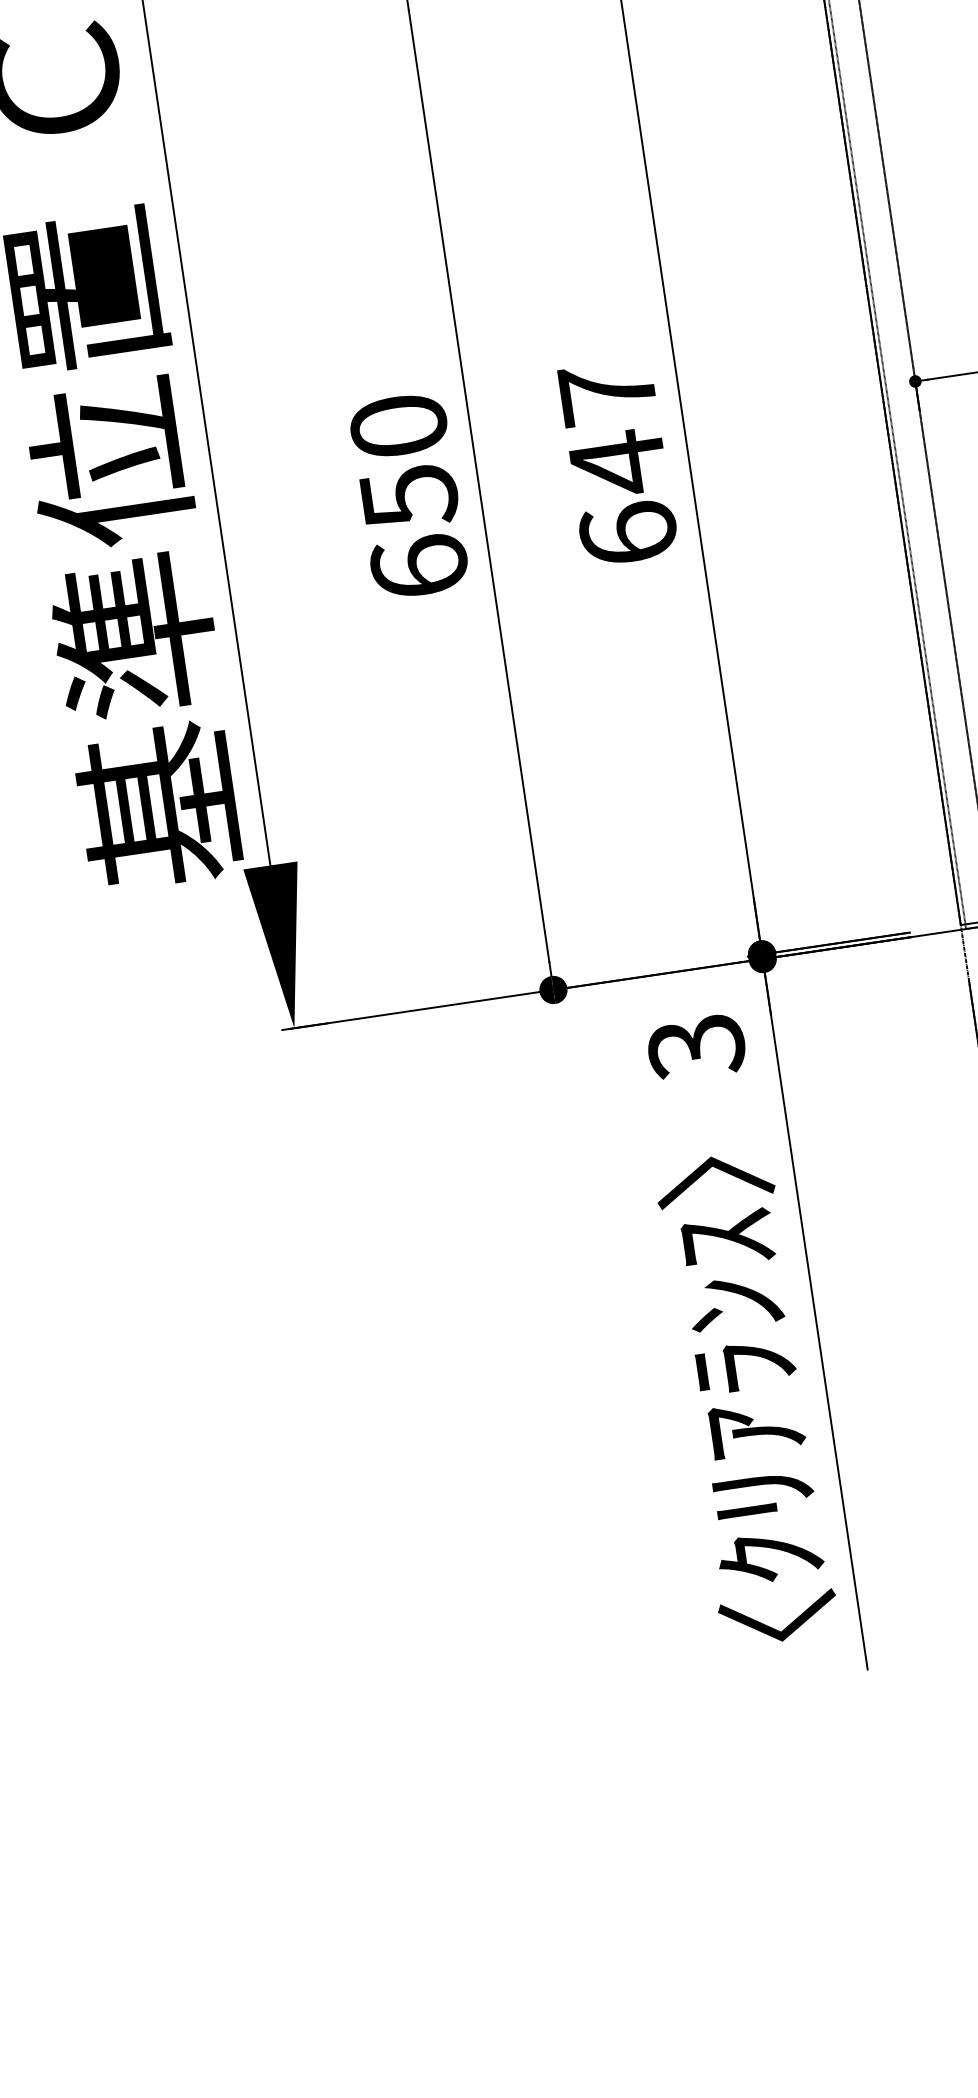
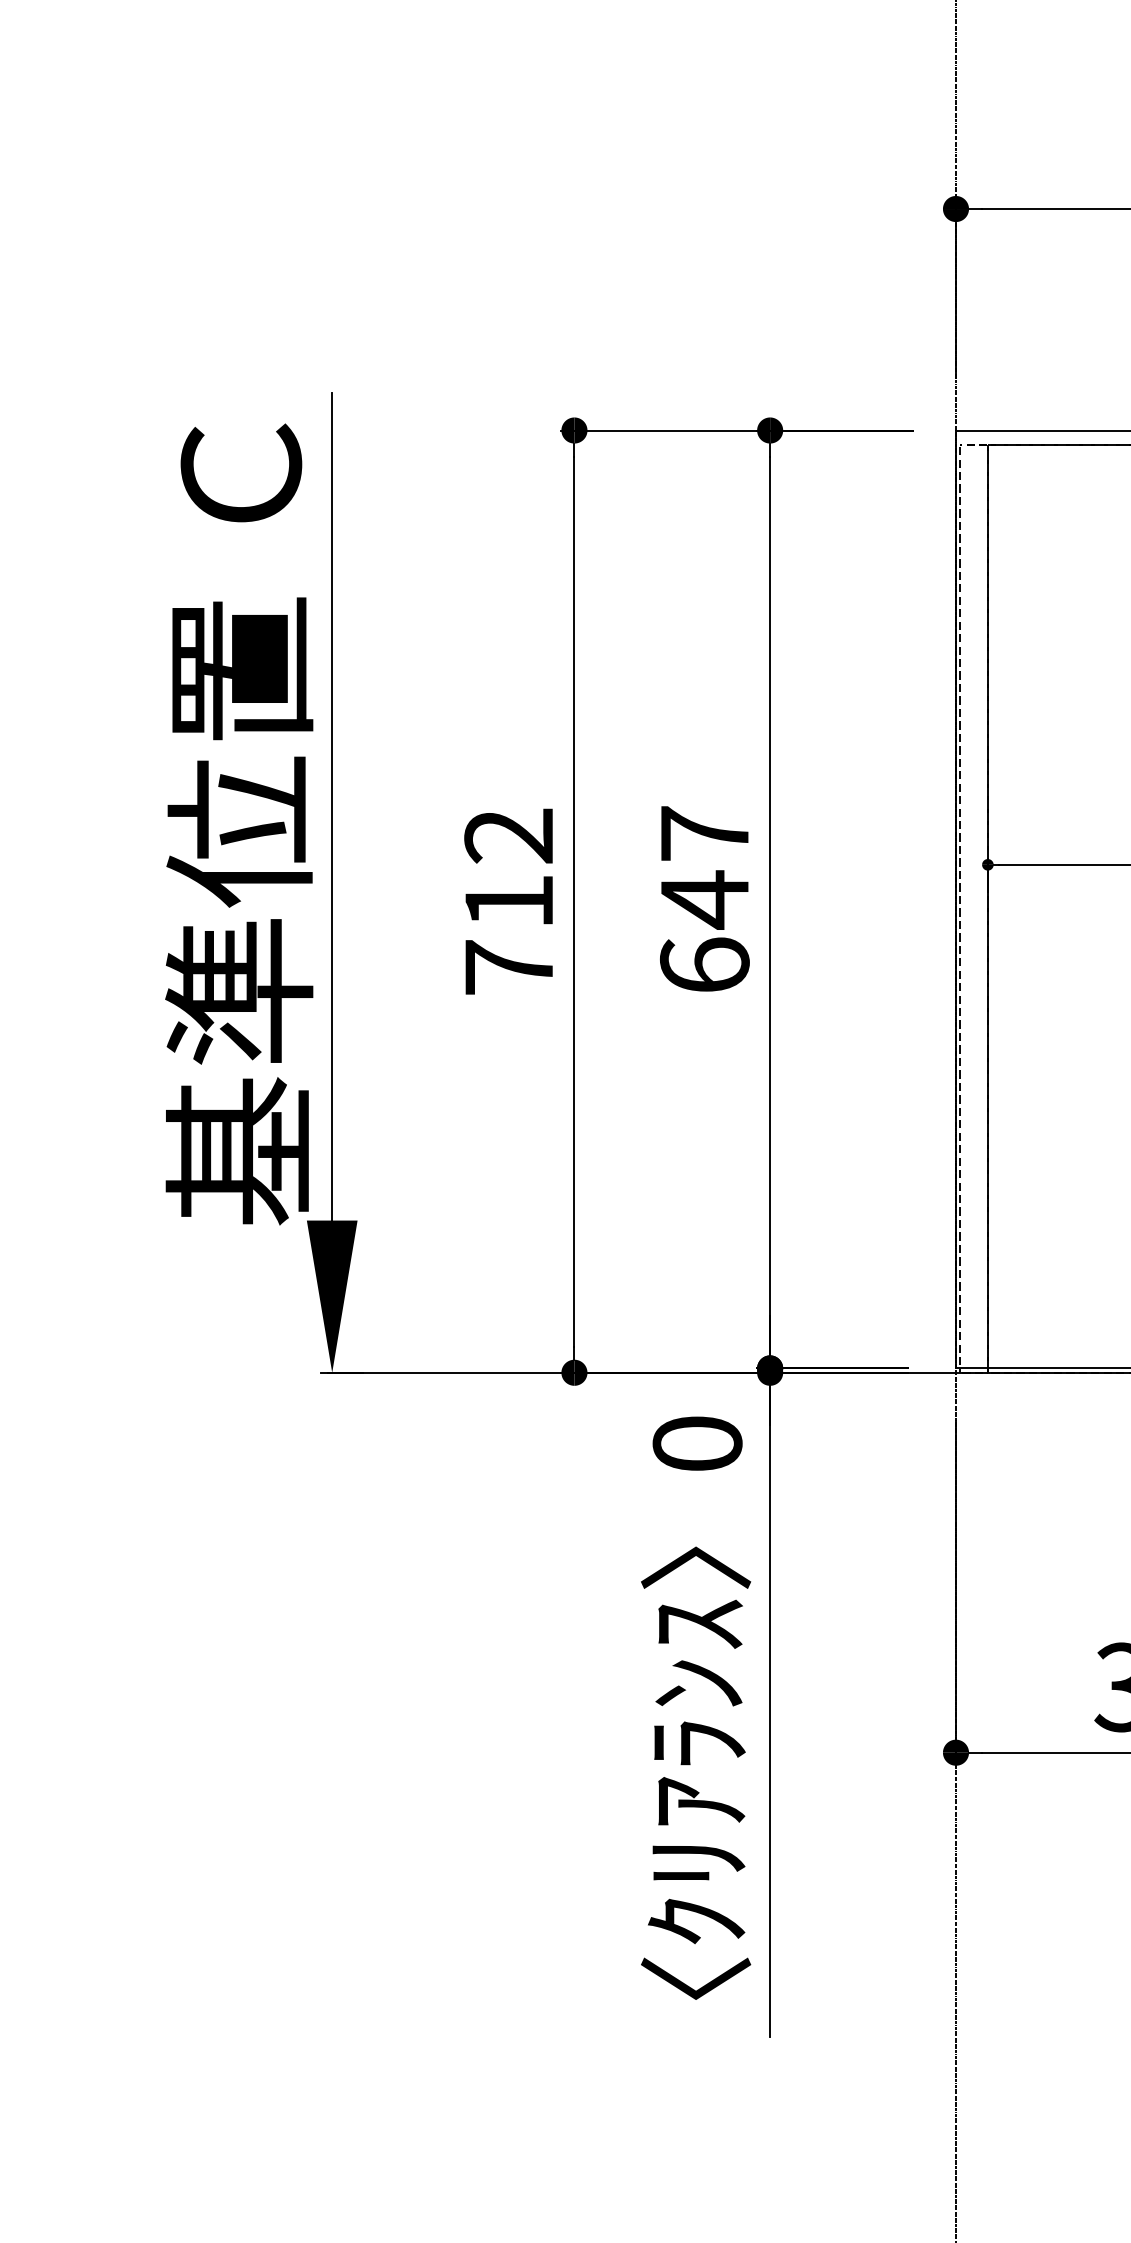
text: (409, 496) -> (509, 901), 650 -> 712
text: (696, 1047) -> (697, 1444), 3 -> 0

